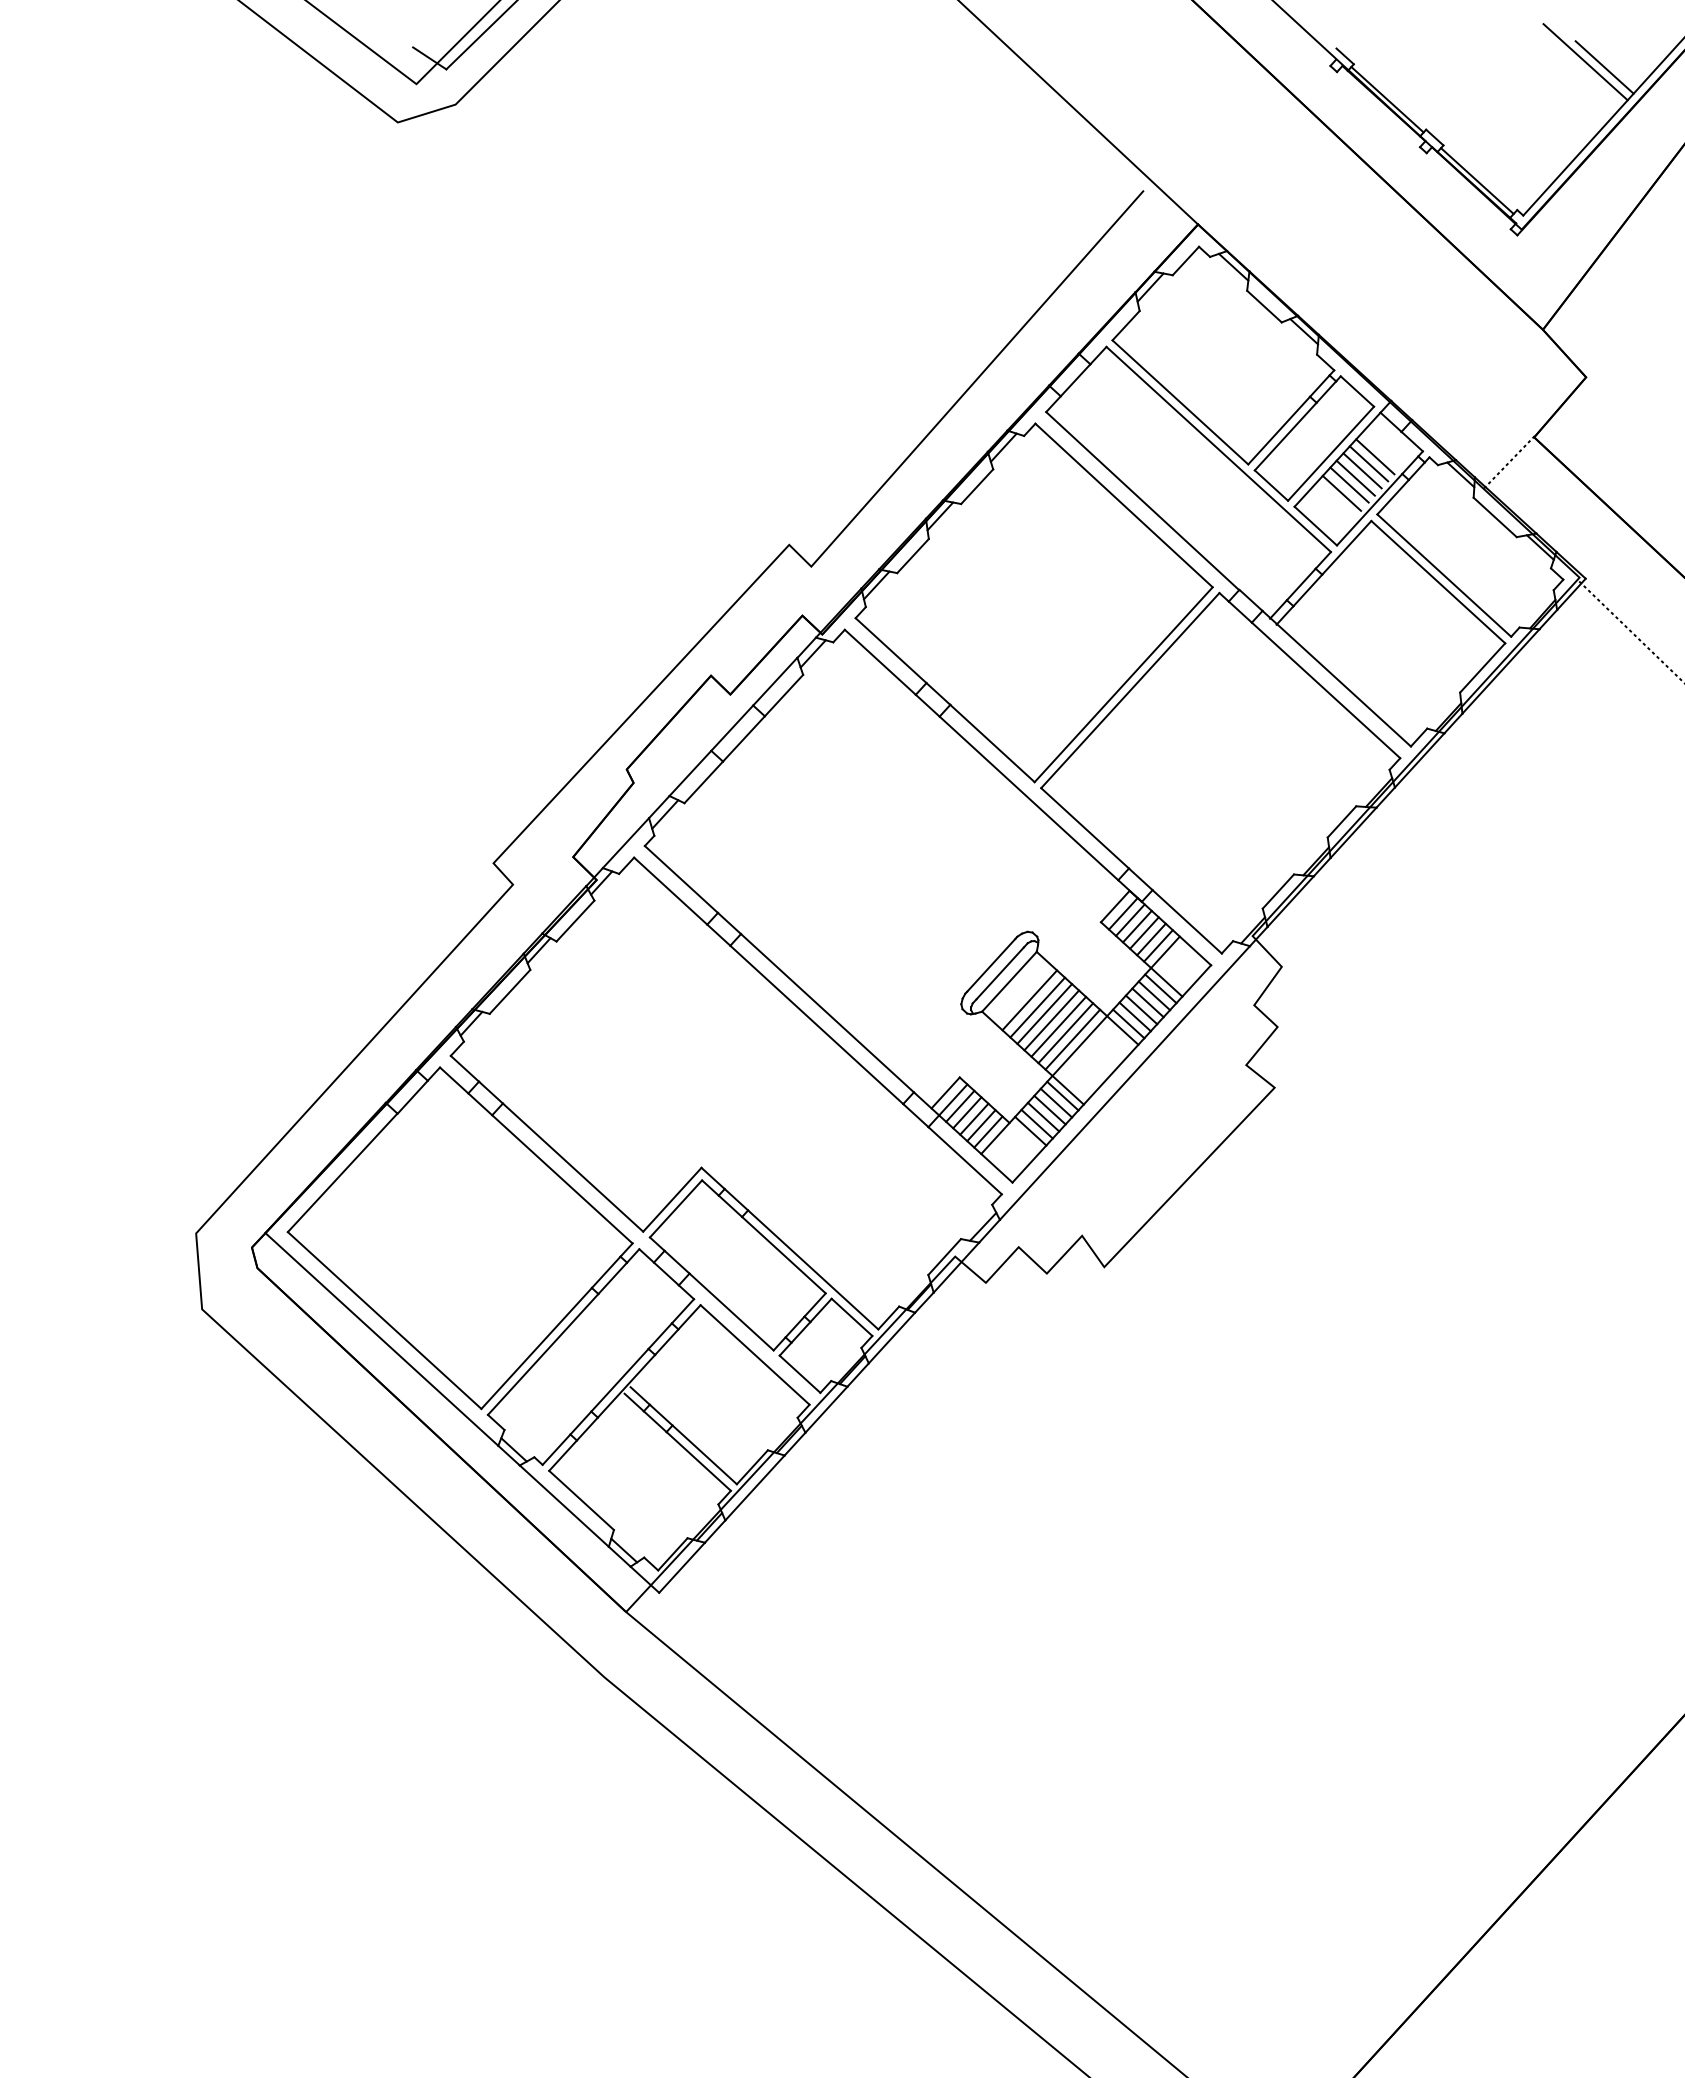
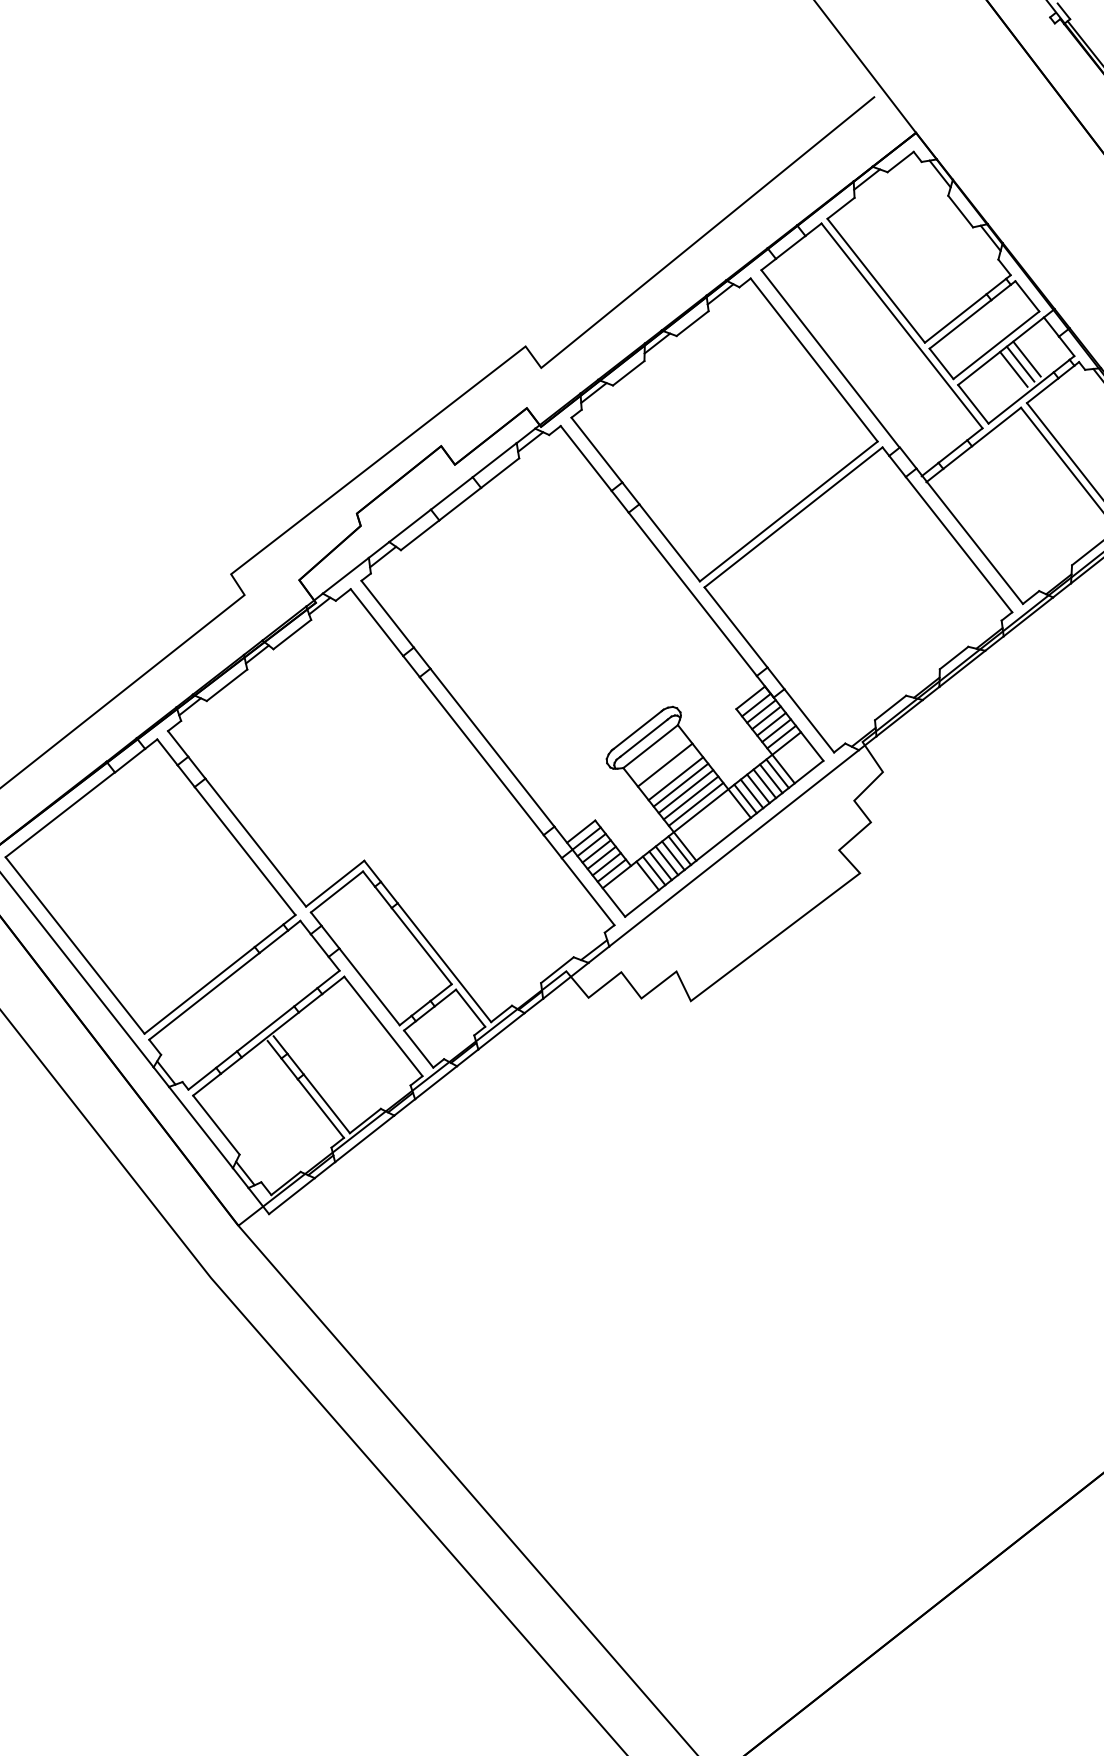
line: (1375, 456) -> (1033, 353), removed
line: (1349, 484) -> (1007, 373), removed
line: (1341, 492) -> (999, 379), removed
line: (1037, 1007) -> (670, 772), removed

